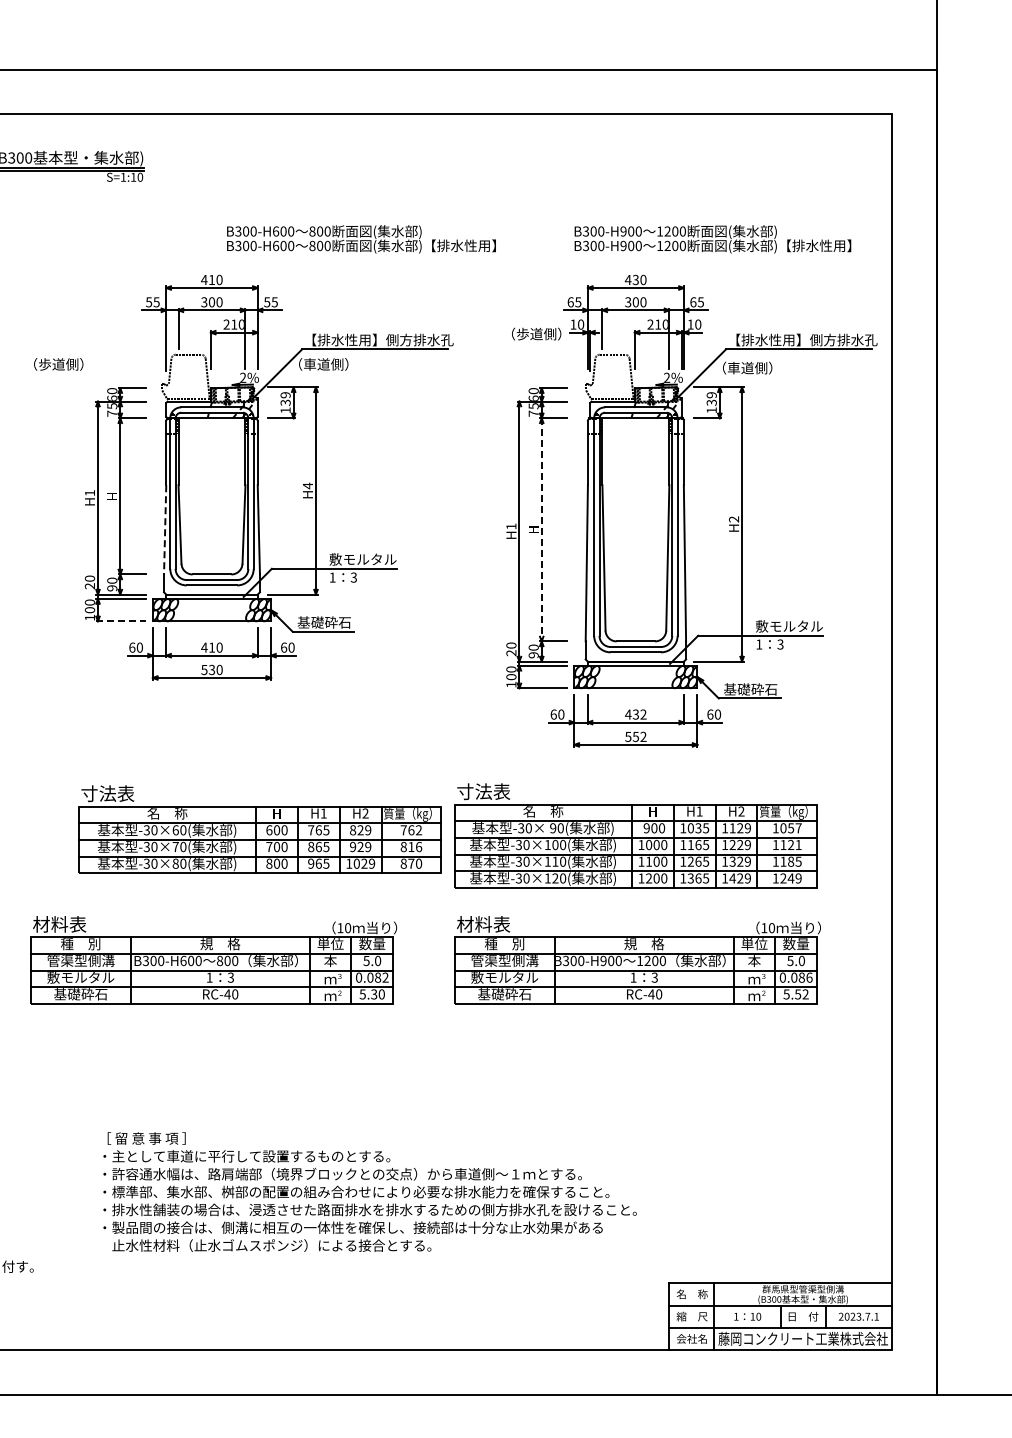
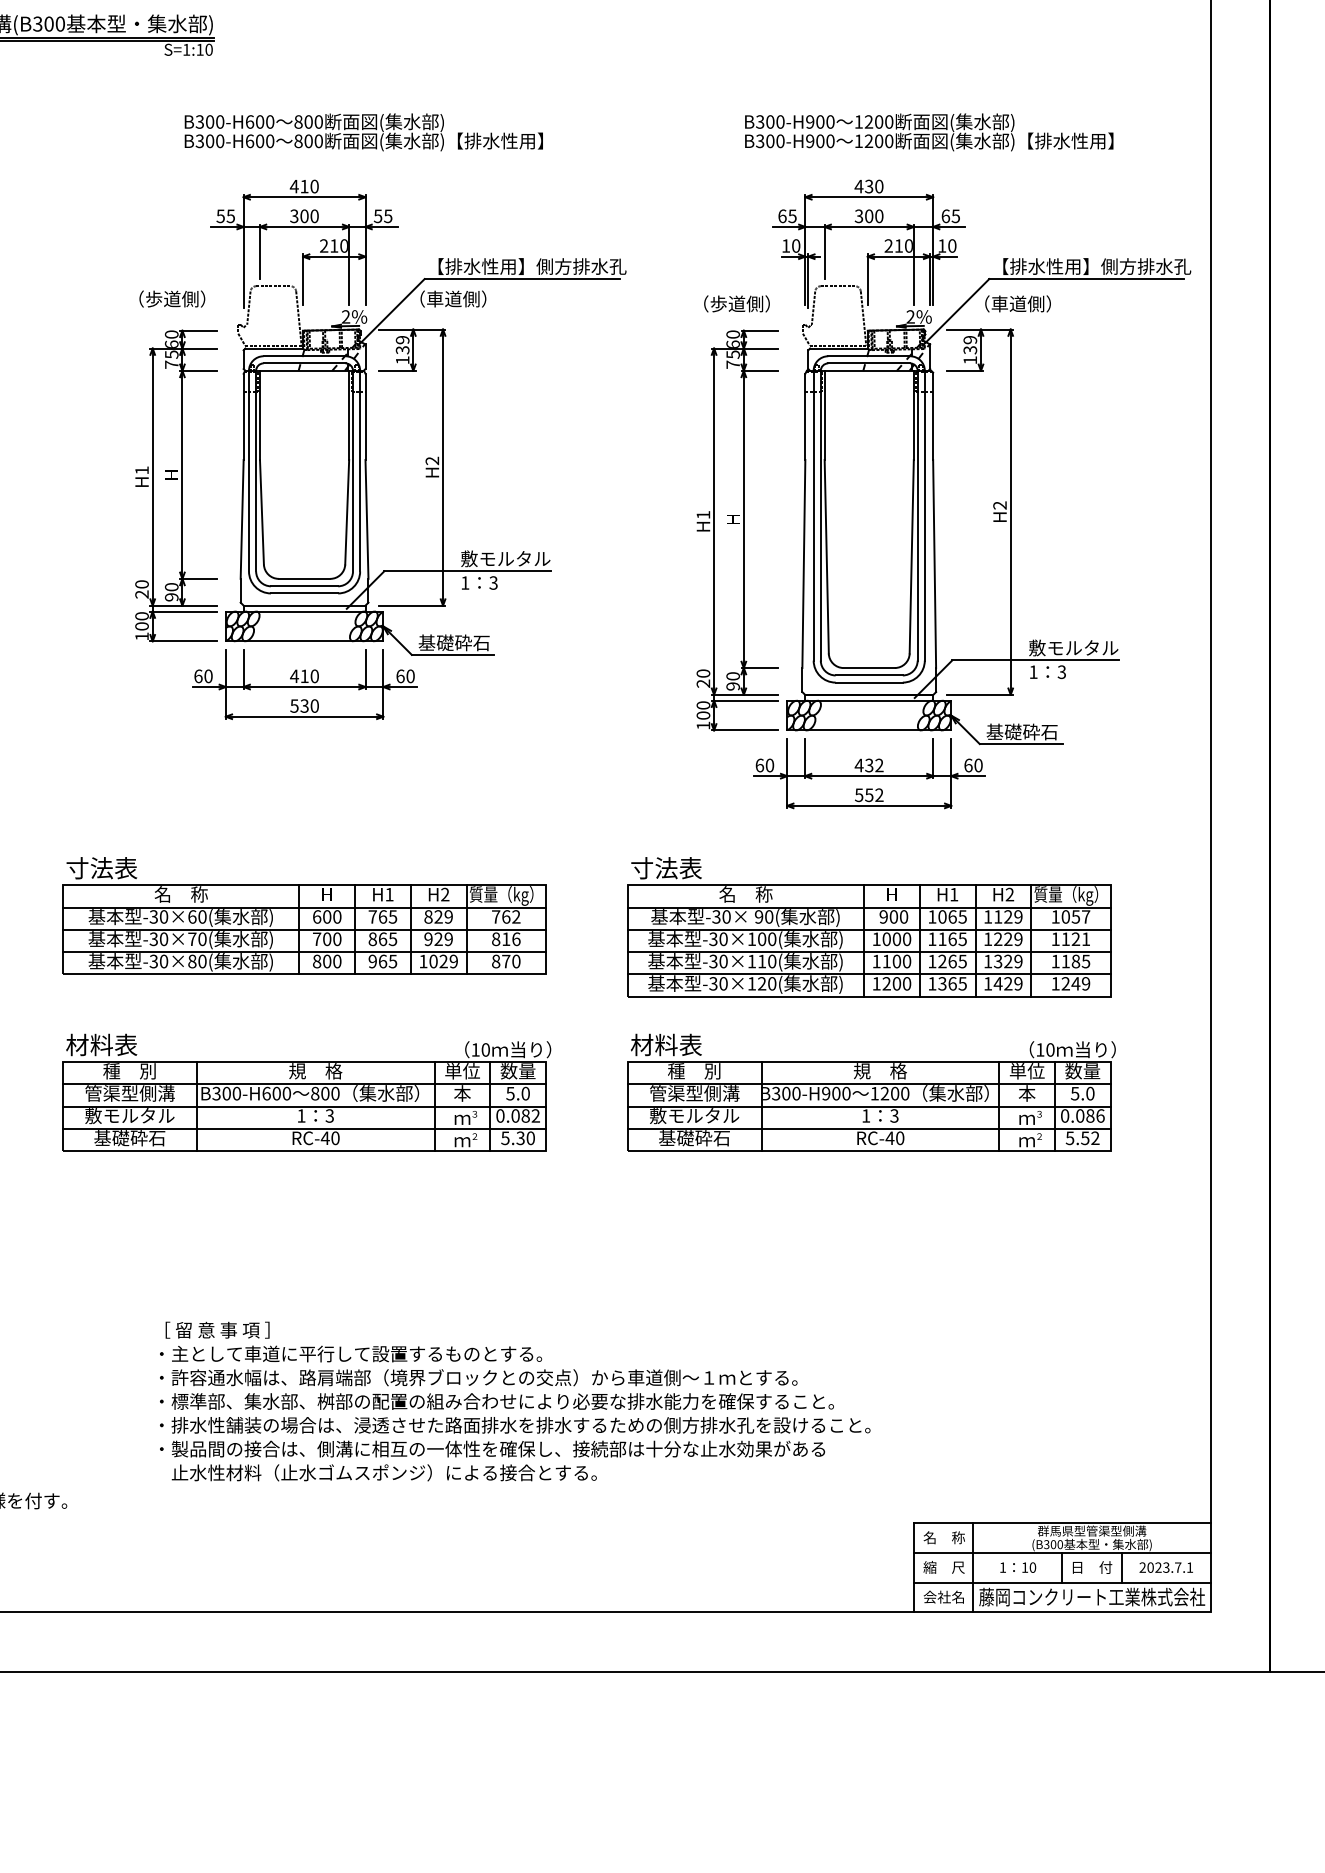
text: (361, 239) -> (363, 132), moved
text: (712, 239) -> (928, 132), moved
text: (536, 333) -> (736, 303), moved
text: (58, 364) -> (172, 299), moved
text: (307, 485) -> (431, 460), H4 -> H2
line: (165, 529) -> (242, 518), dashed -> solid
line: (541, 529) -> (743, 518), dashed -> solid
line: (121, 621) -> (184, 641), dashed -> solid
text: (698, 828) -> (952, 917), 1035 -> 1065
part: (259, 829) -> (303, 915), moved

